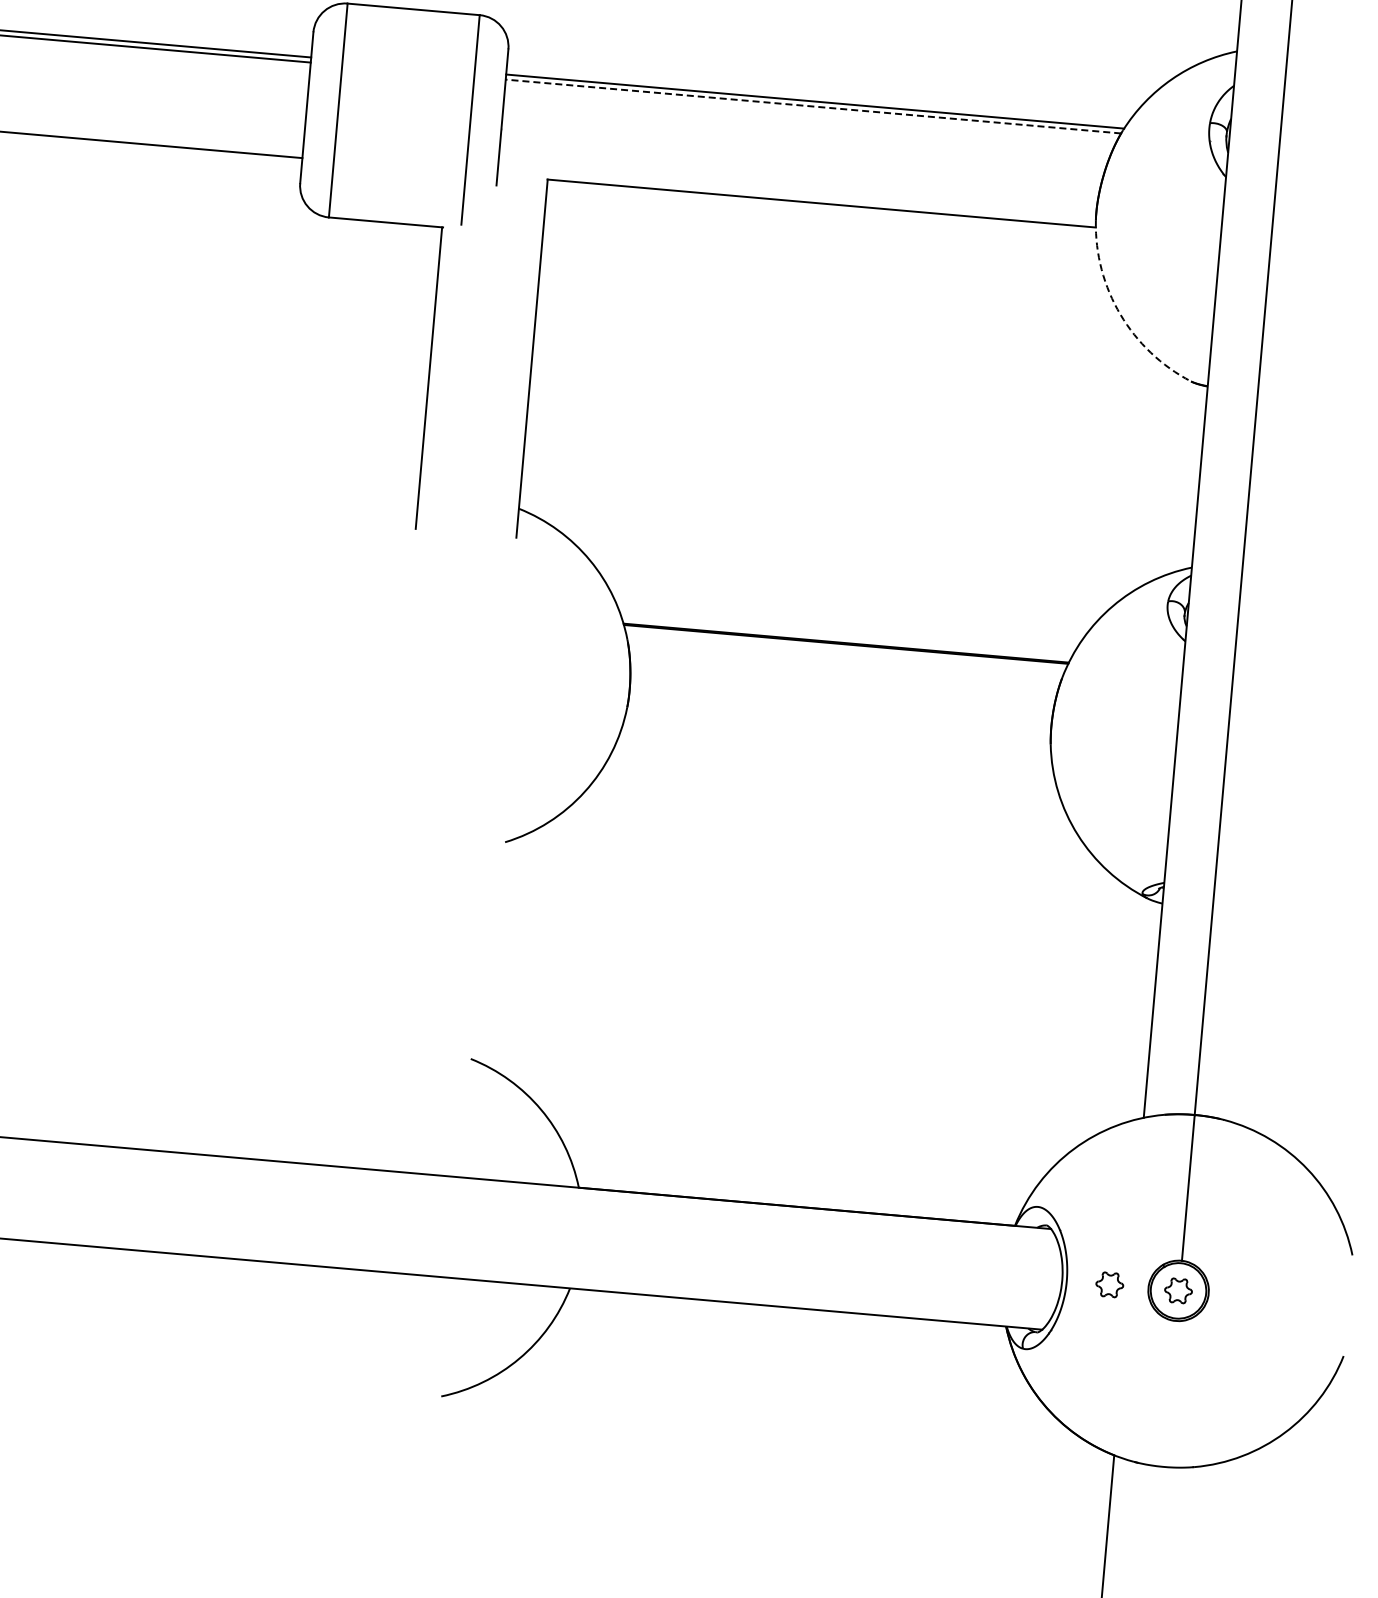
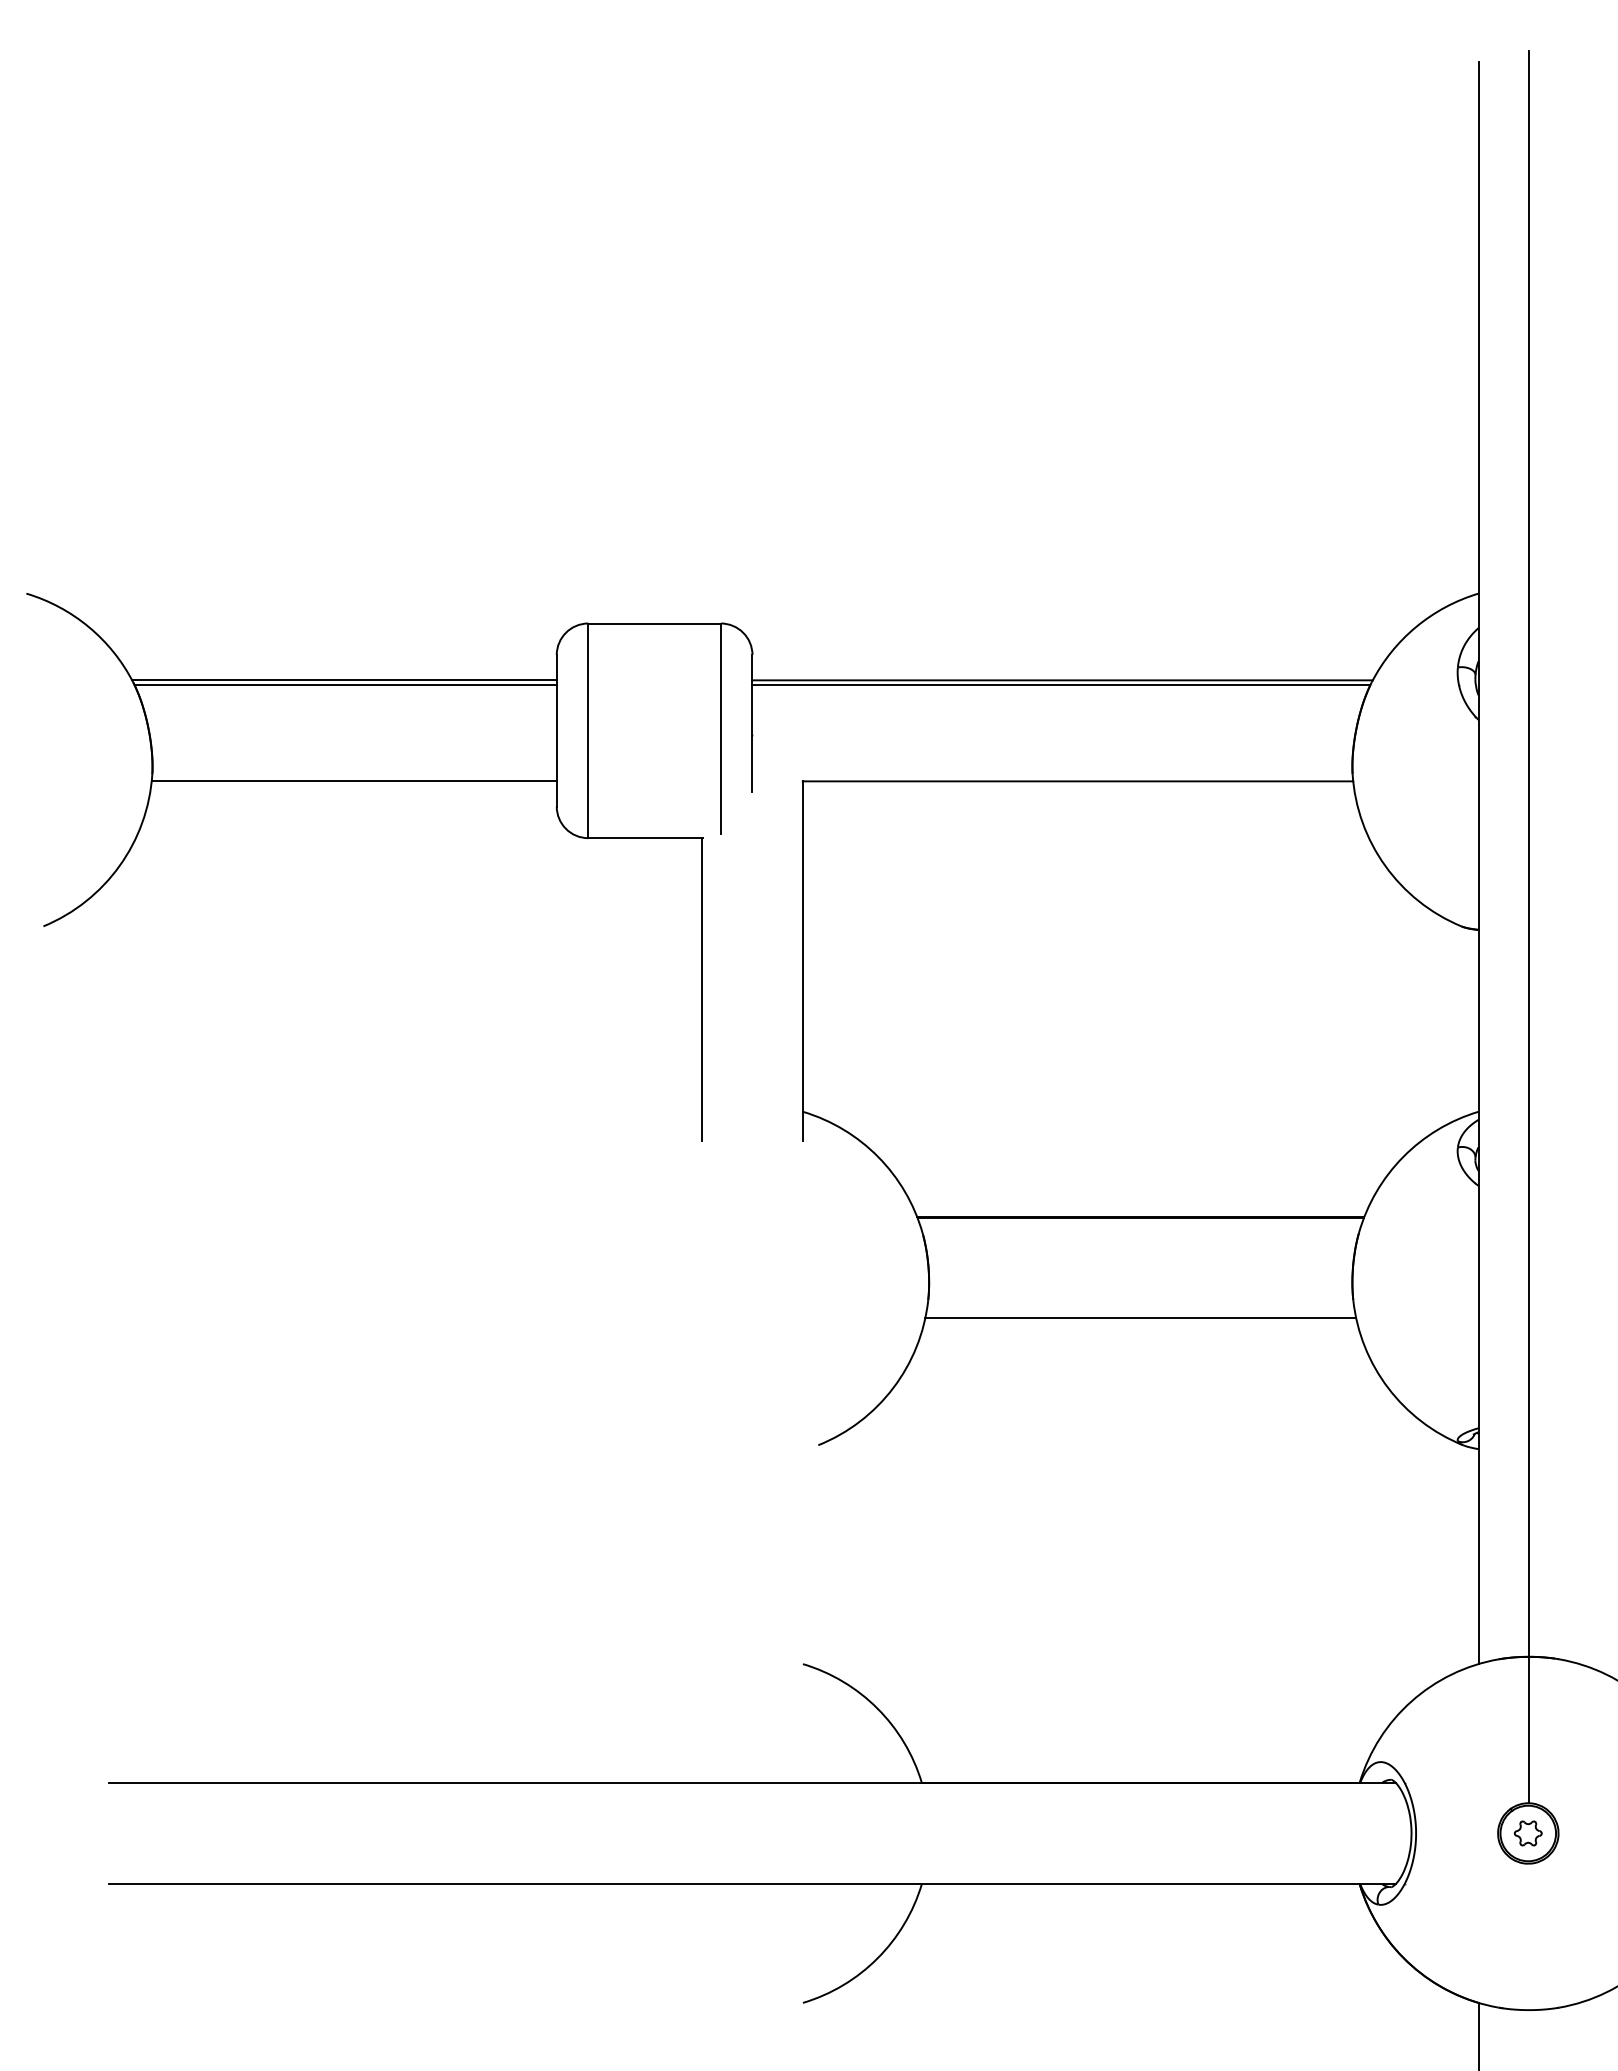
line: (813, 106) -> (1061, 685), dashed -> solid
arc: (1120, 315) -> (1385, 866), dashed -> solid
line: (837, 744) -> (1140, 1318), added
part: (1109, 1284) -> (1458, 1833), removed

